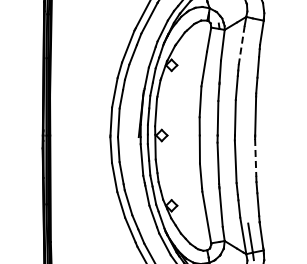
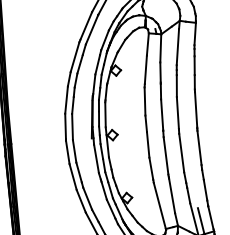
line: (241, 45) -> (177, 47), dashed -> solid
line: (255, 157) -> (199, 147), dashed -> solid

